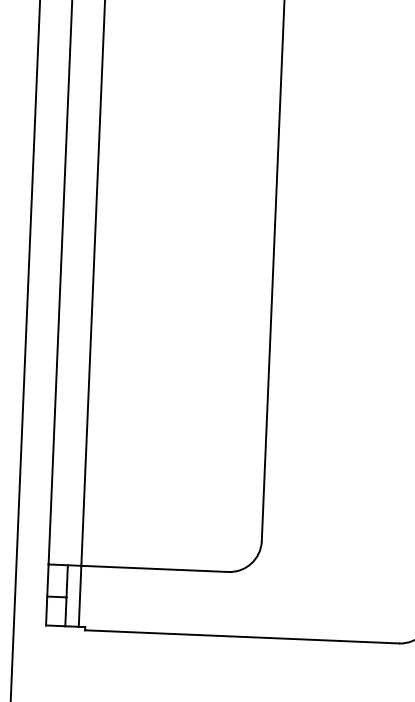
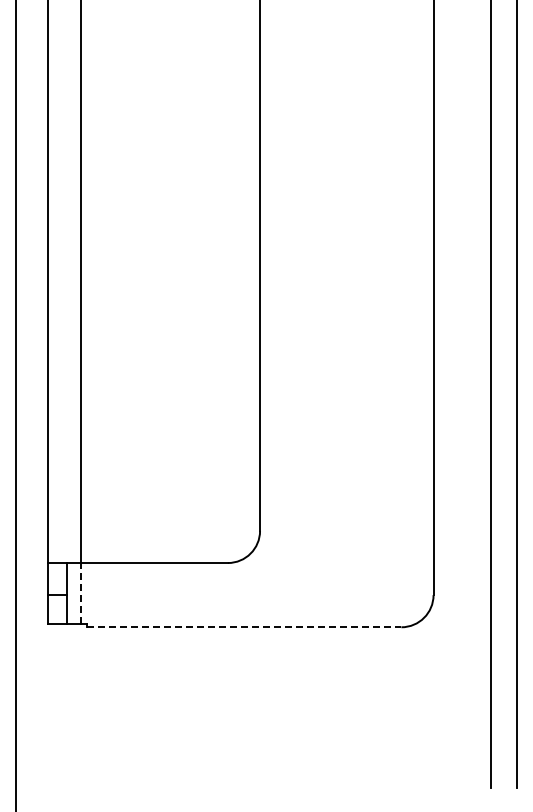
line: (79, 596) -> (80, 593), solid -> dashed
line: (242, 637) -> (244, 627), solid -> dashed

